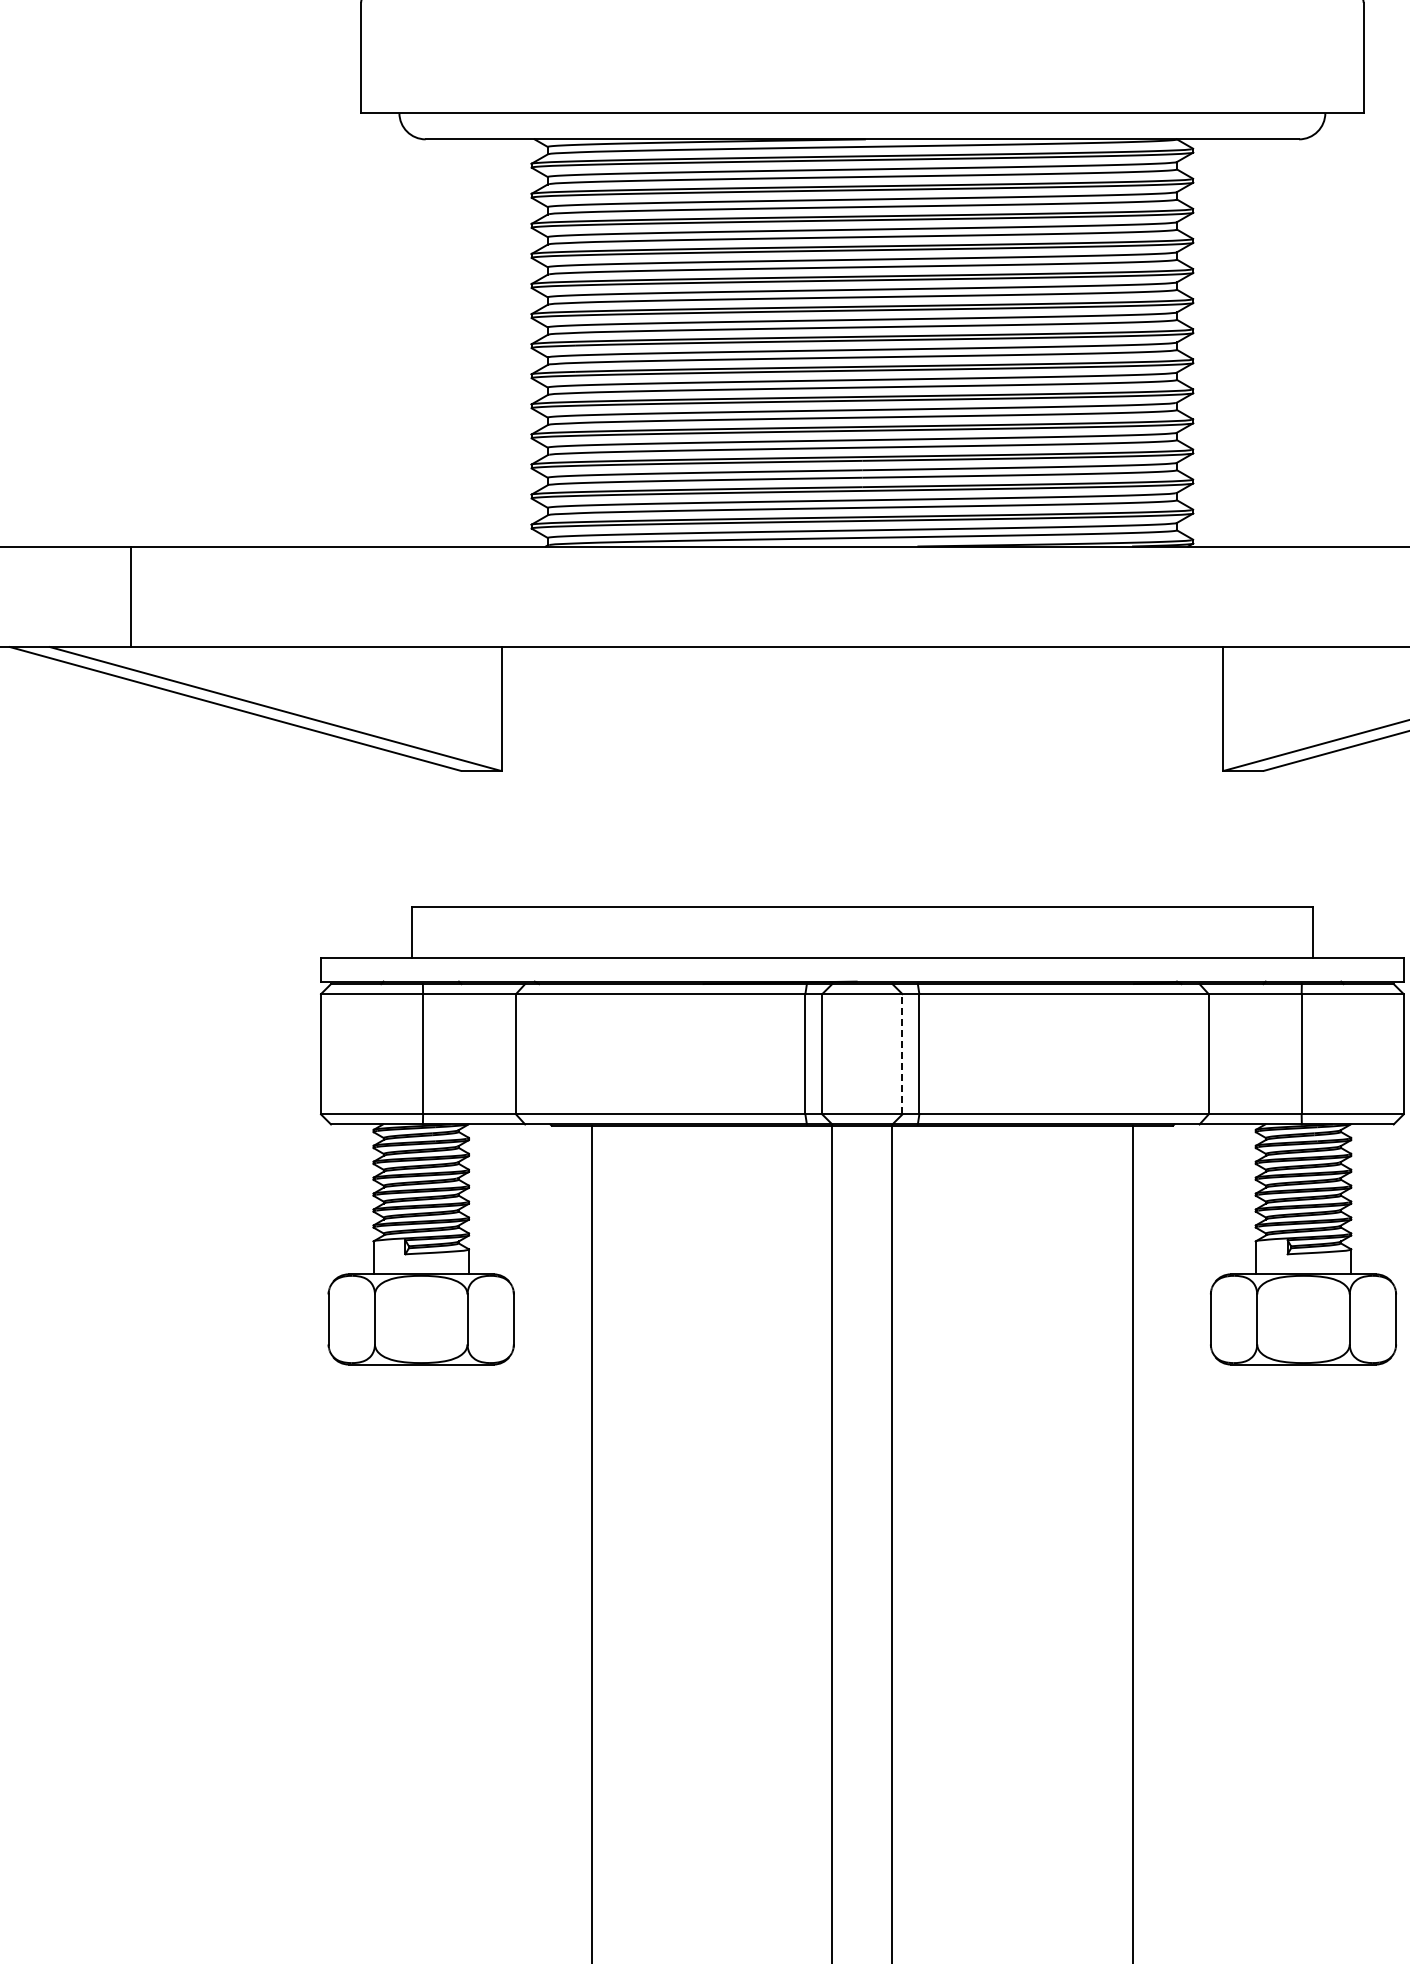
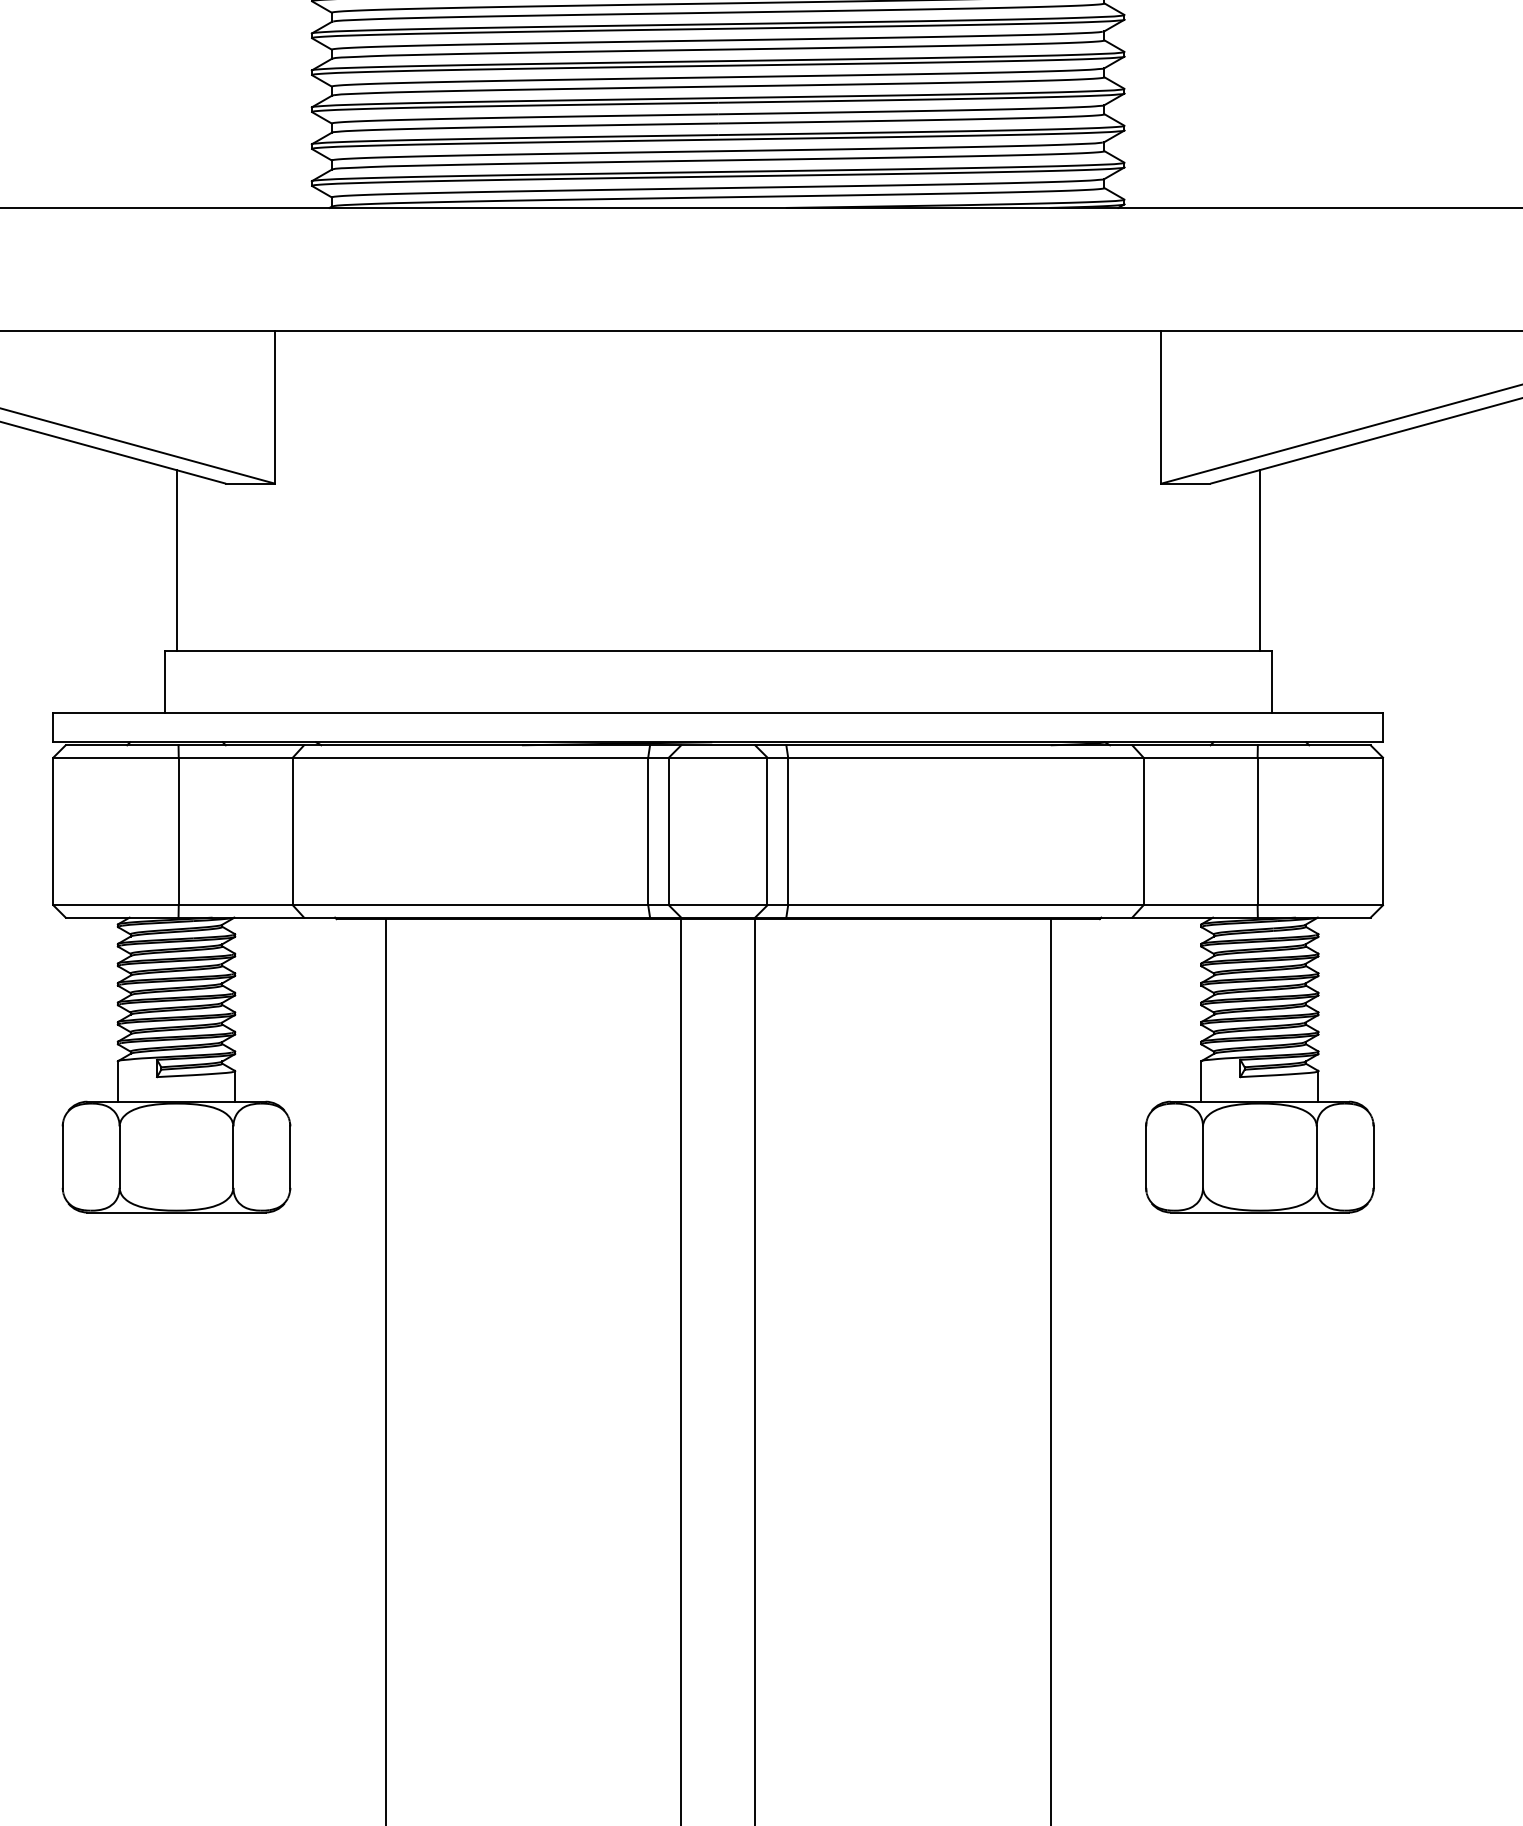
line: (421, 833) -> (176, 560), added
line: (1303, 833) -> (1259, 560), added
line: (902, 1053) -> (767, 830), dashed -> solid

